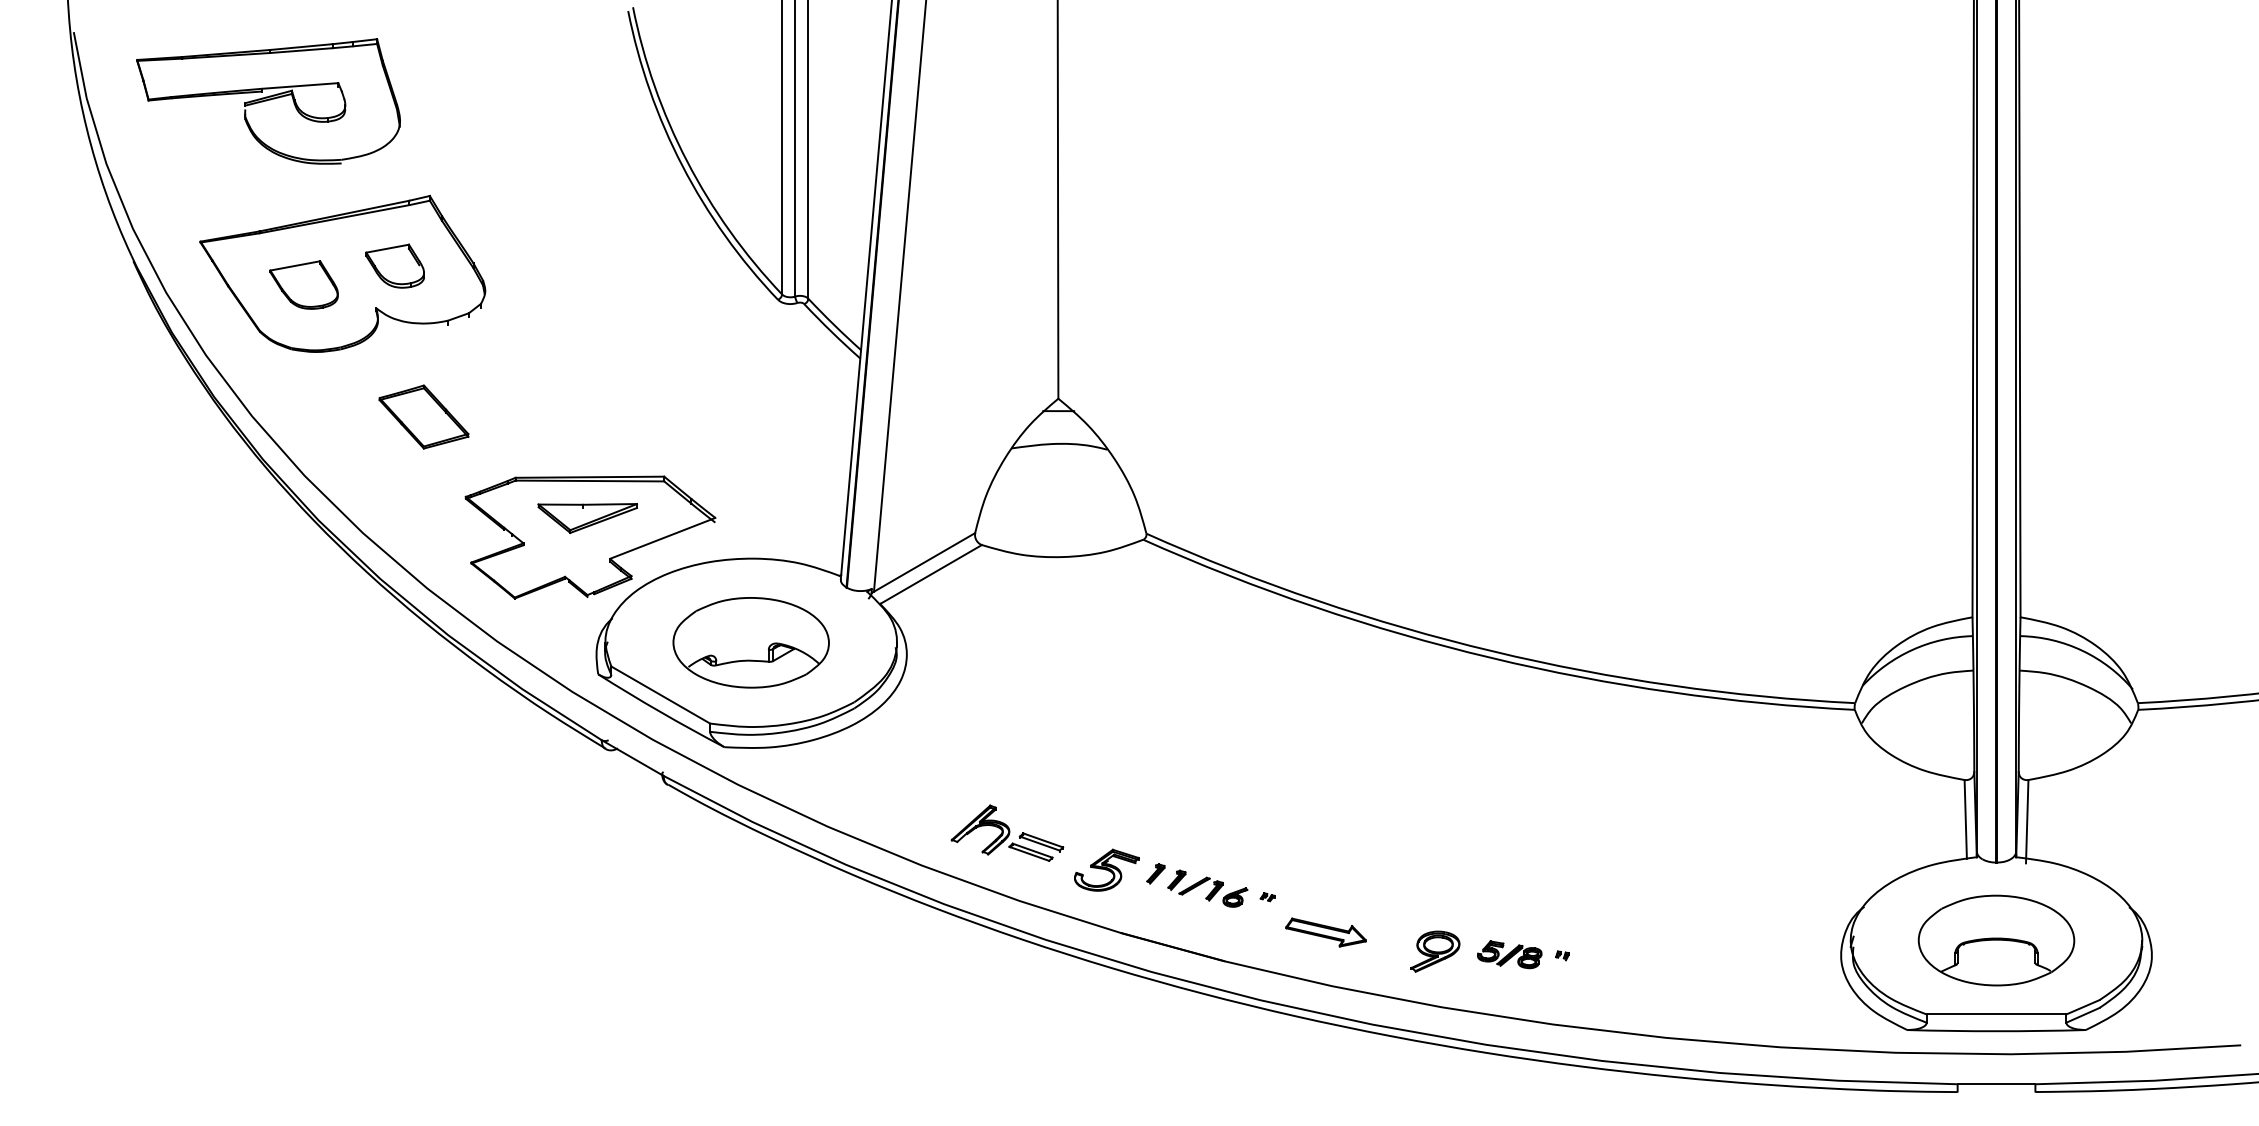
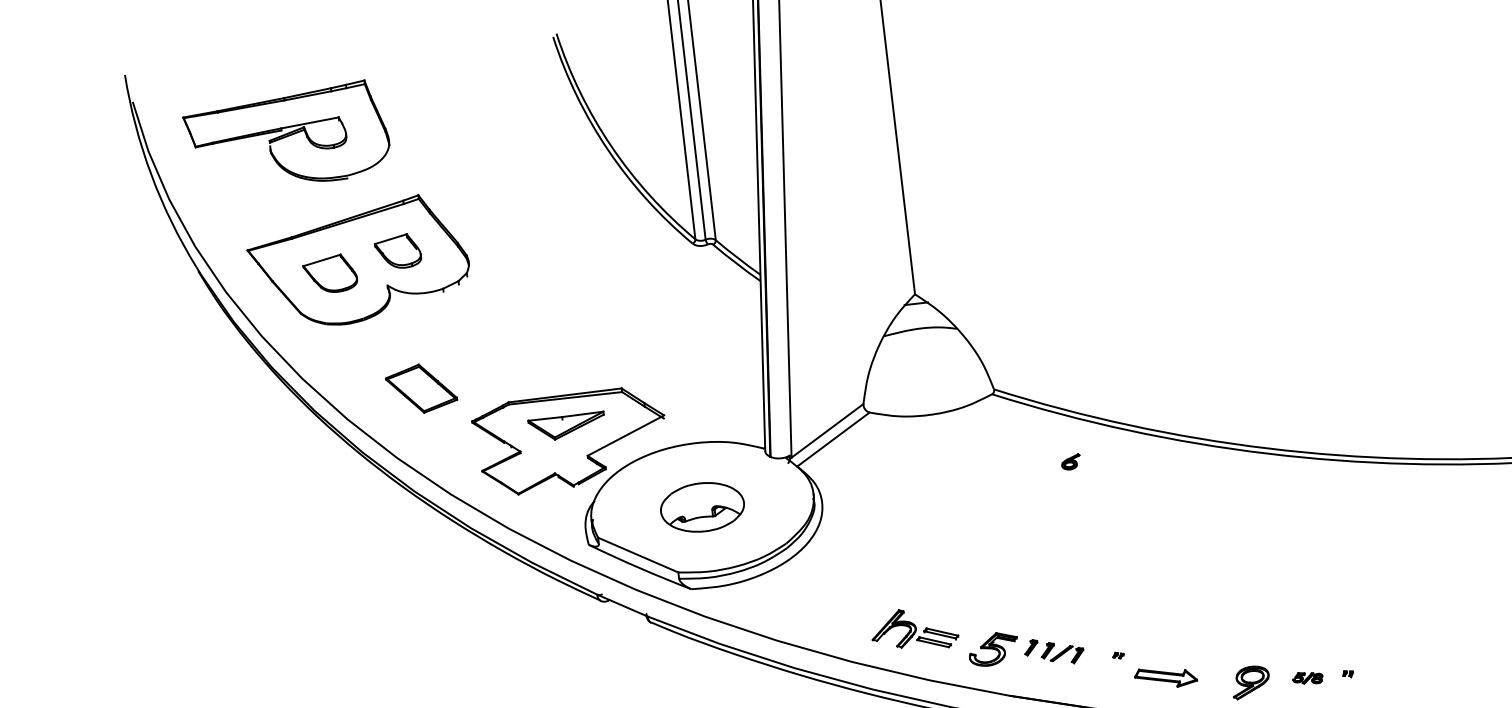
part: (423, 416) -> (421, 388), moved
part: (750, 642) -> (701, 507), size x0.7
part: (1235, 897) -> (1071, 462), moved
part: (1509, 954) -> (1307, 677), size x0.6

